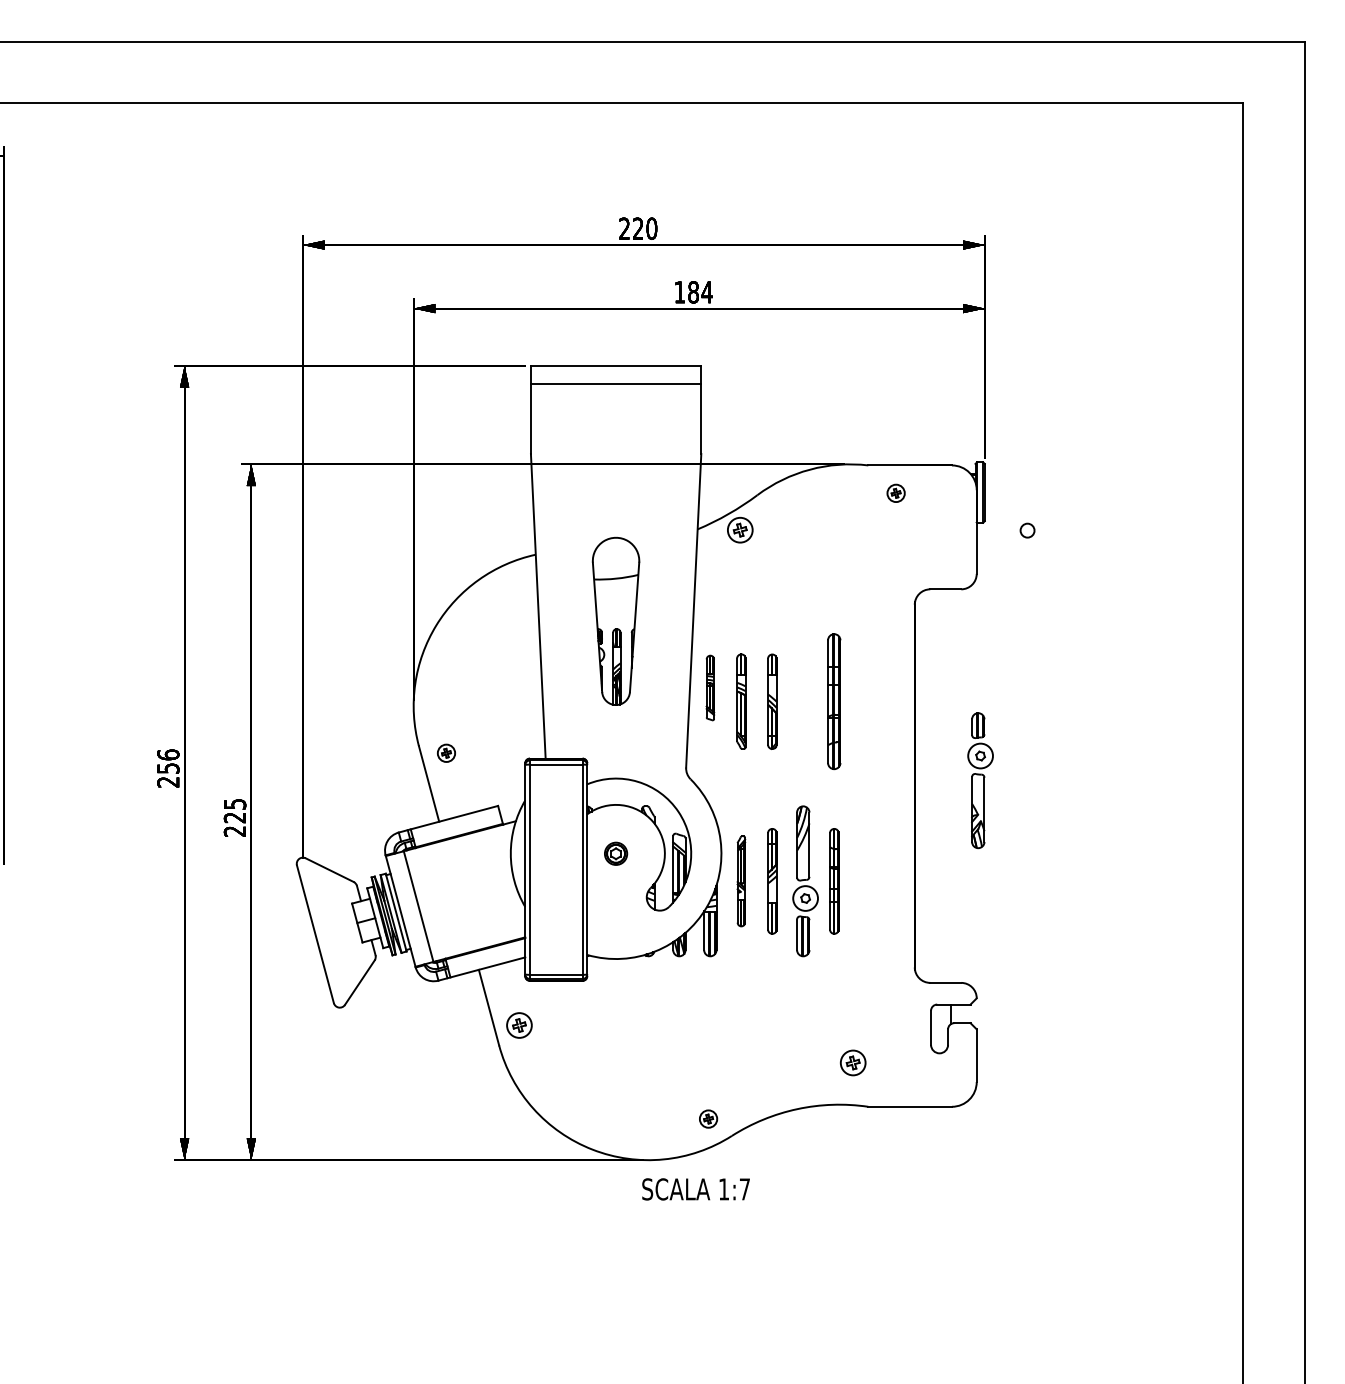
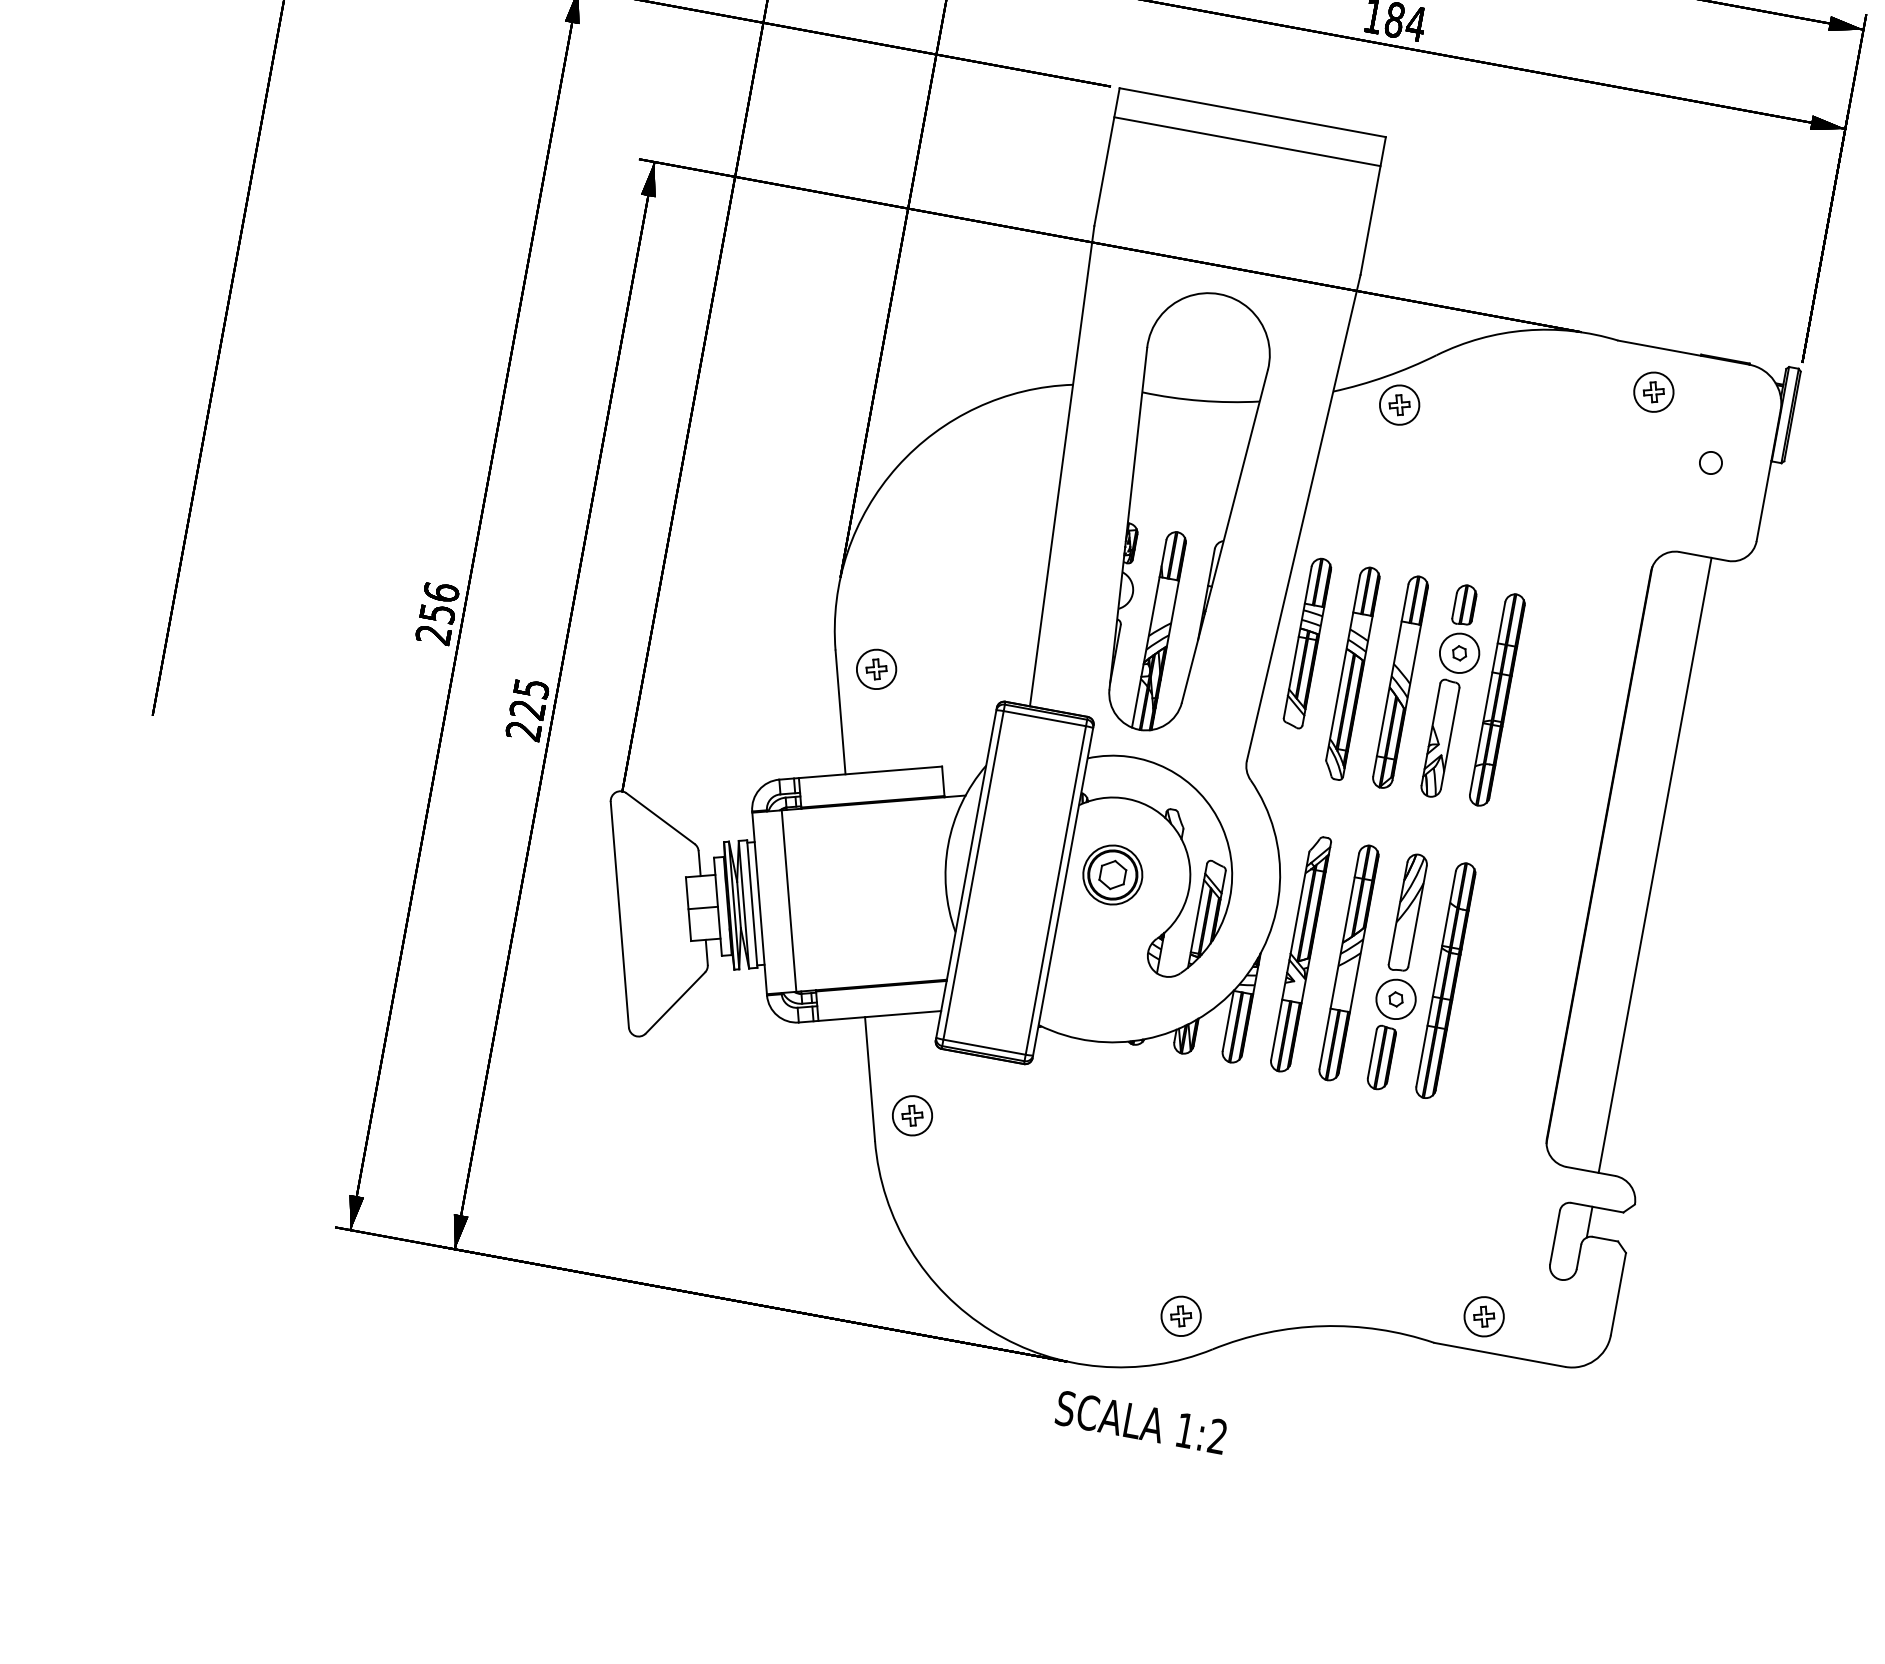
part: (895, 493) -> (1652, 392), size x1.43
circle: (1027, 530) -> (1710, 462), moved
part: (615, 621) -> (1178, 512), size x1.67
part: (710, 687) -> (1307, 642), size x1.67
part: (741, 701) -> (1352, 673), size x1.43
part: (772, 701) -> (1400, 682), size x1.43
part: (446, 753) -> (876, 669), size x1.43
part: (980, 780) -> (1452, 691), moved
line: (950, 785) -> (1654, 864), added
part: (615, 853) -> (1111, 874), size x1.67
part: (741, 881) -> (1300, 954), size x1.67
part: (772, 881) -> (1349, 963), size x1.43
part: (834, 881) -> (1446, 981), size x1.43
part: (852, 1062) -> (1483, 1315), moved
part: (708, 1118) -> (1181, 1315), size x1.43
text: (744, 1189) -> (1217, 1436), 1:7 -> 1:2

